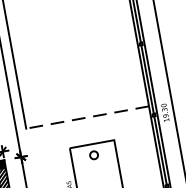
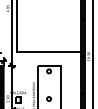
line: (87, 116) -> (49, 51), dashed -> solid

